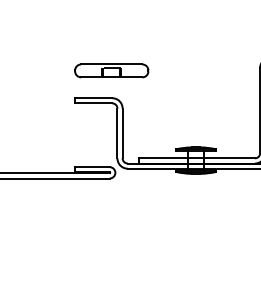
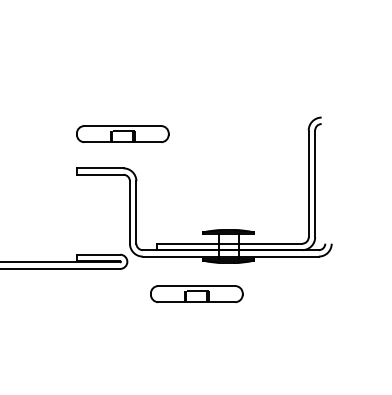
part: (170, 198) -> (196, 293), added

